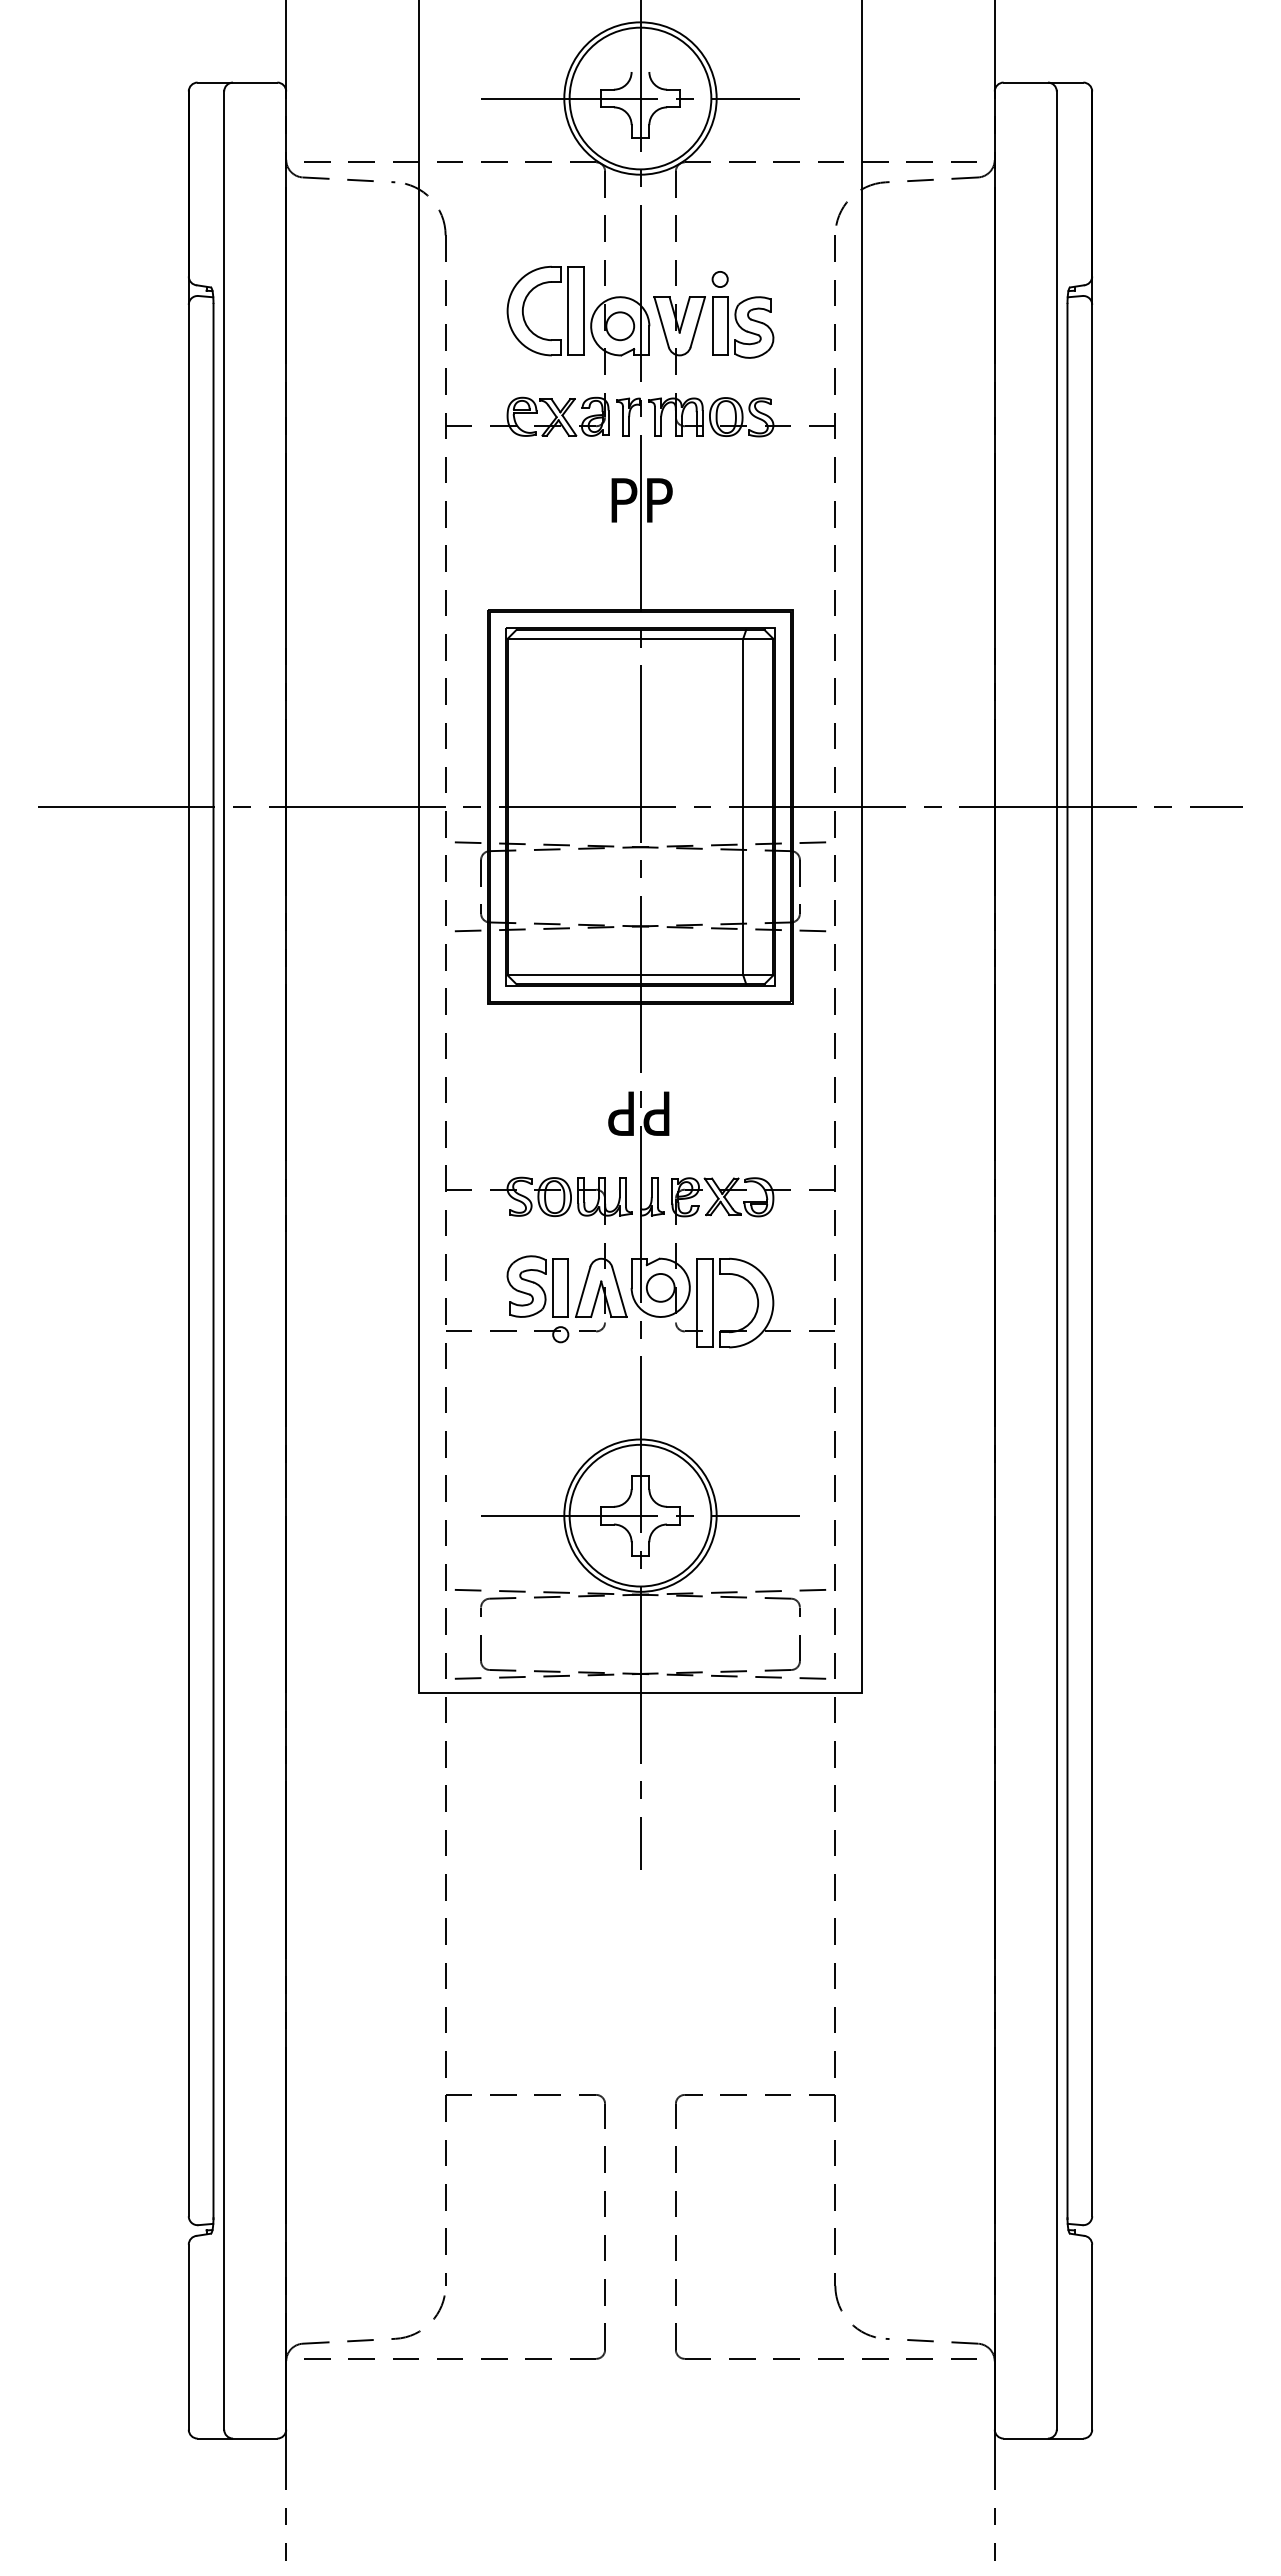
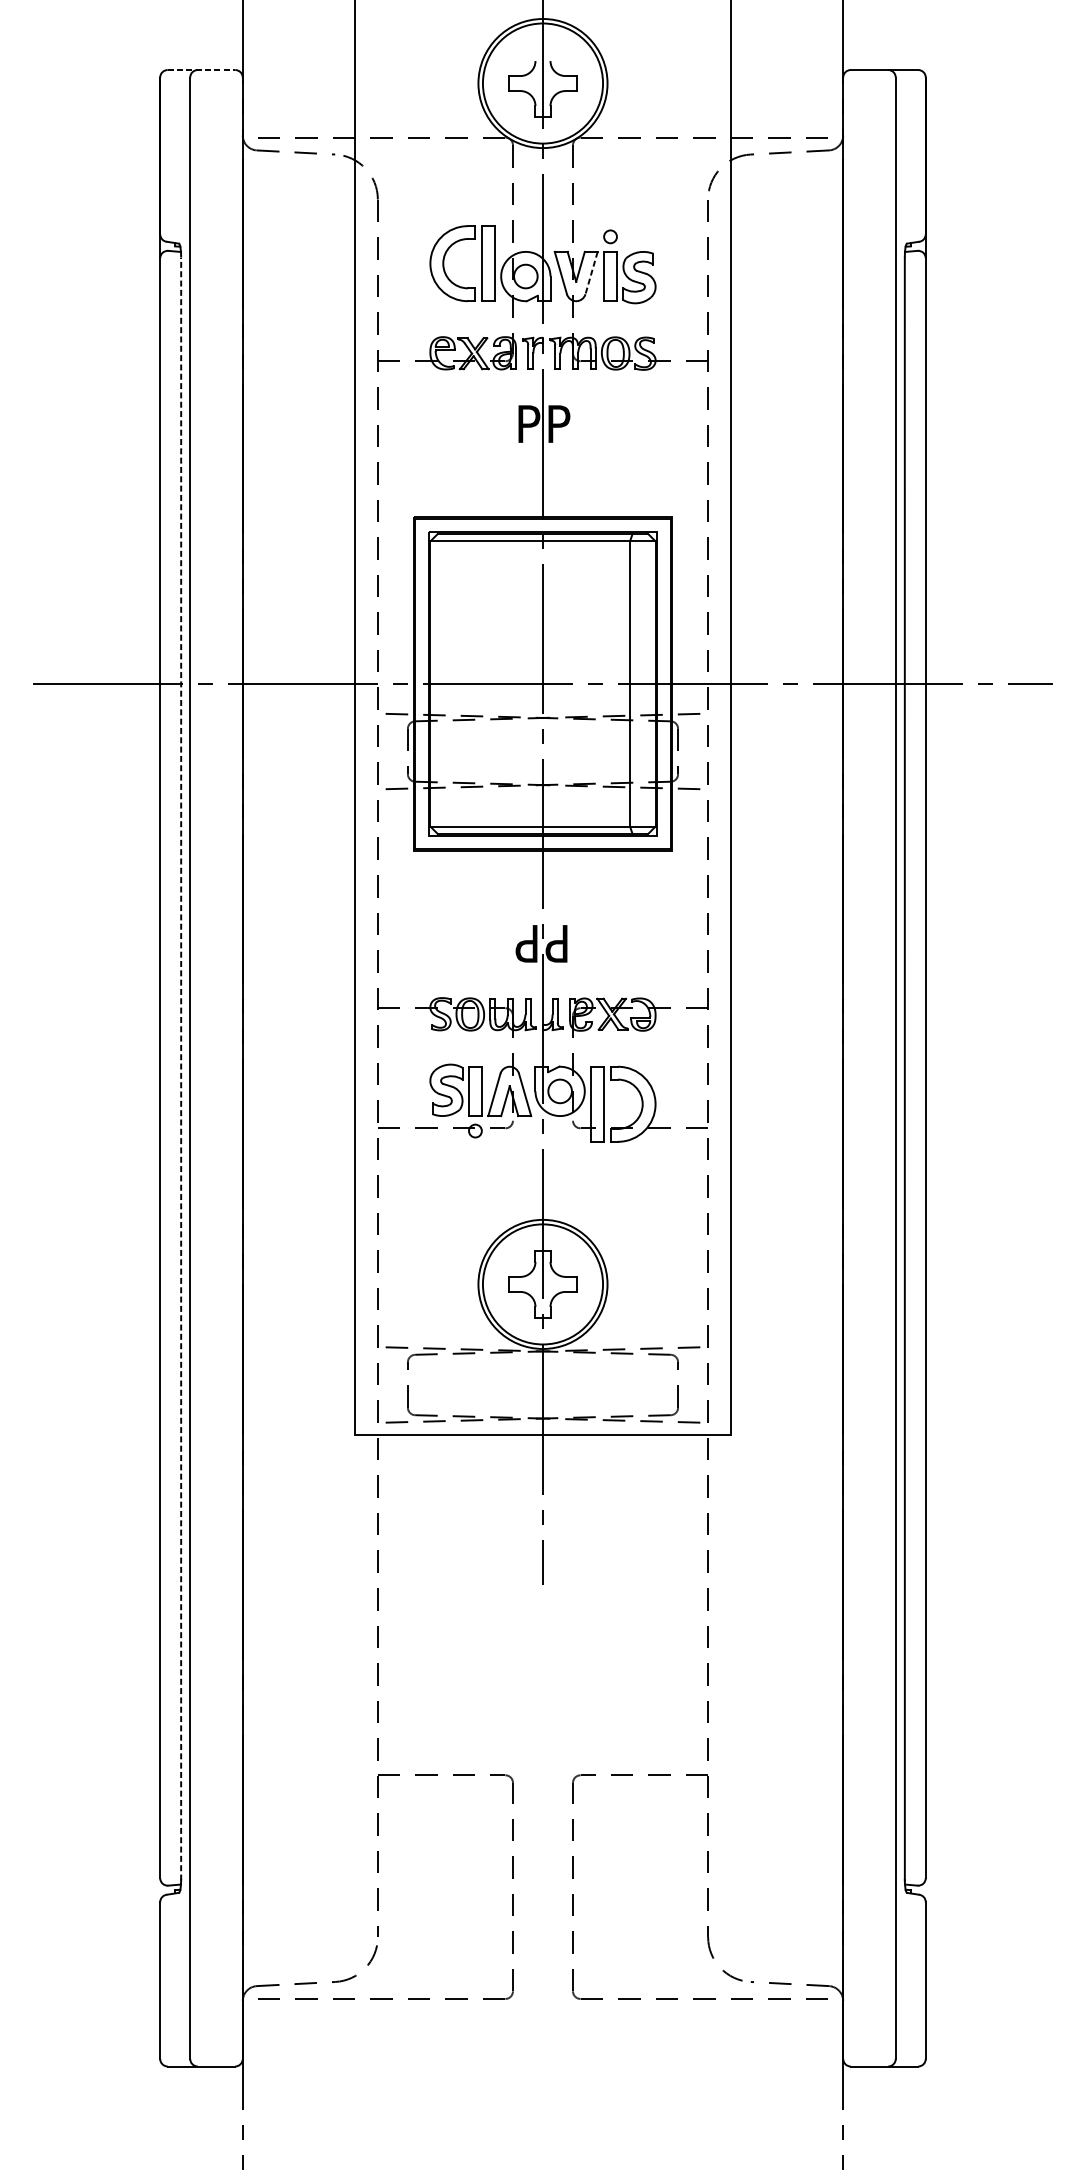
line: (237, 82) -> (201, 69), solid -> dashed
line: (640, 98) -> (543, 83), removed
line: (697, 322) -> (591, 273), solid -> dashed
line: (213, 1261) -> (181, 1069), solid -> dashed
line: (640, 1515) -> (543, 1284), removed

